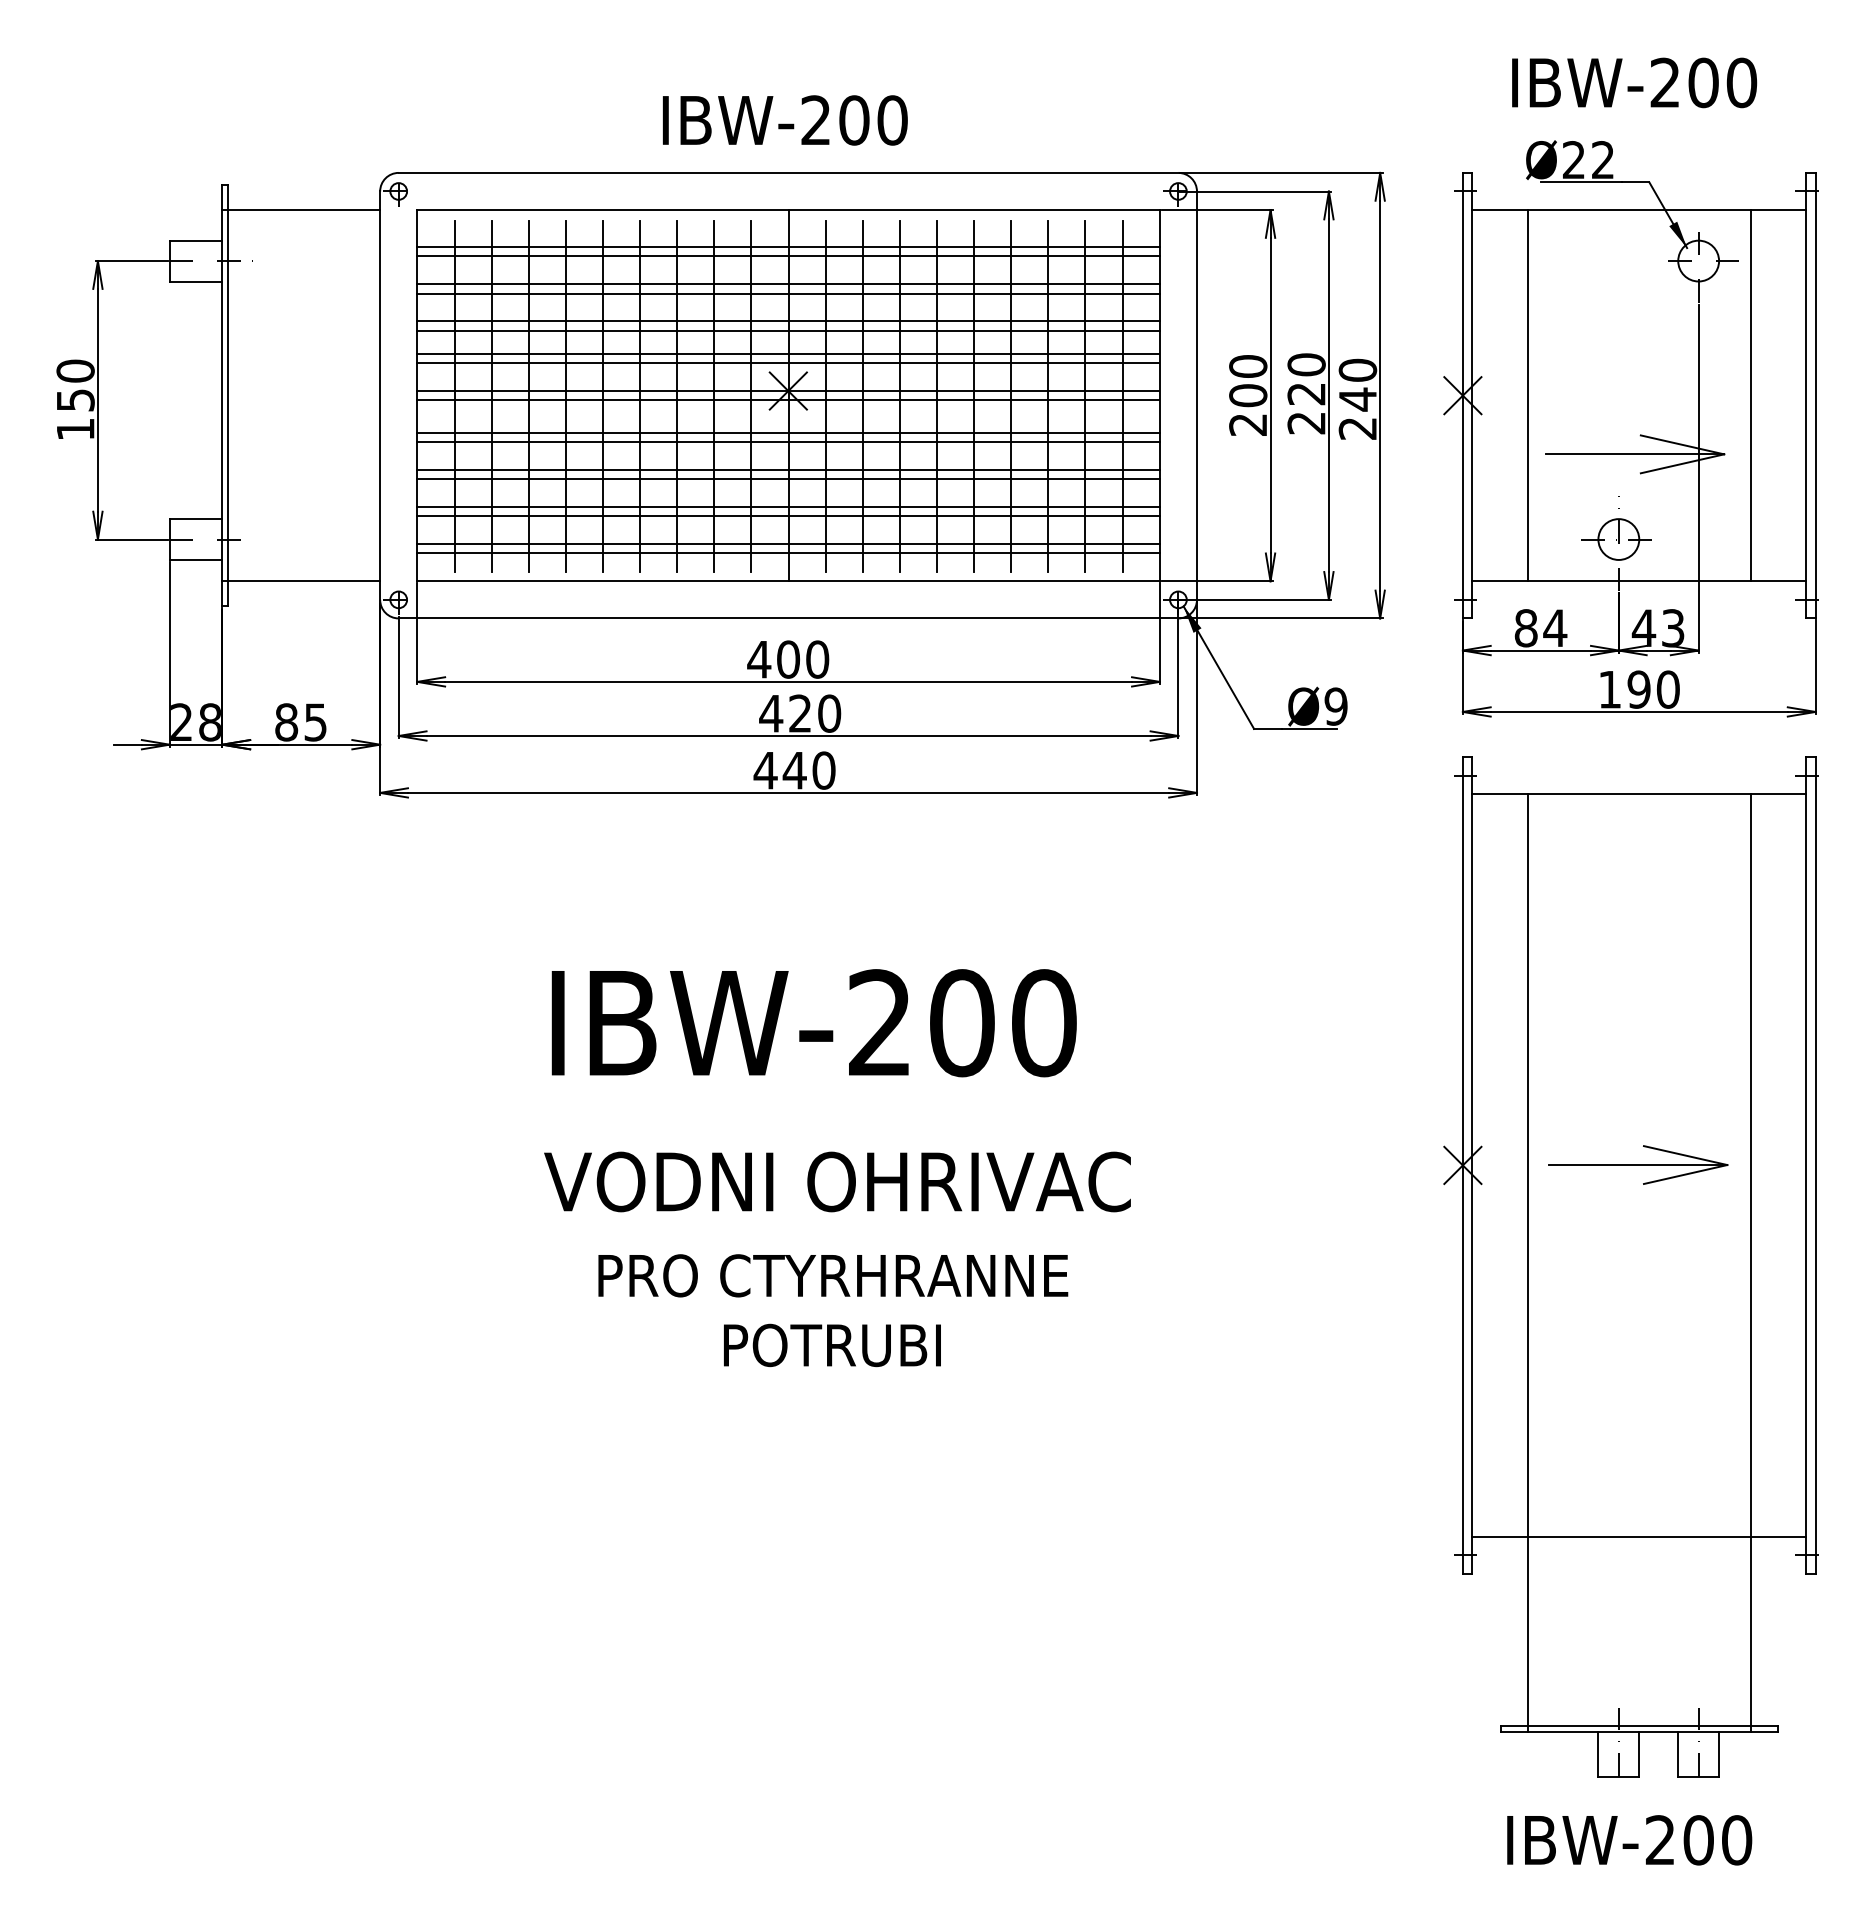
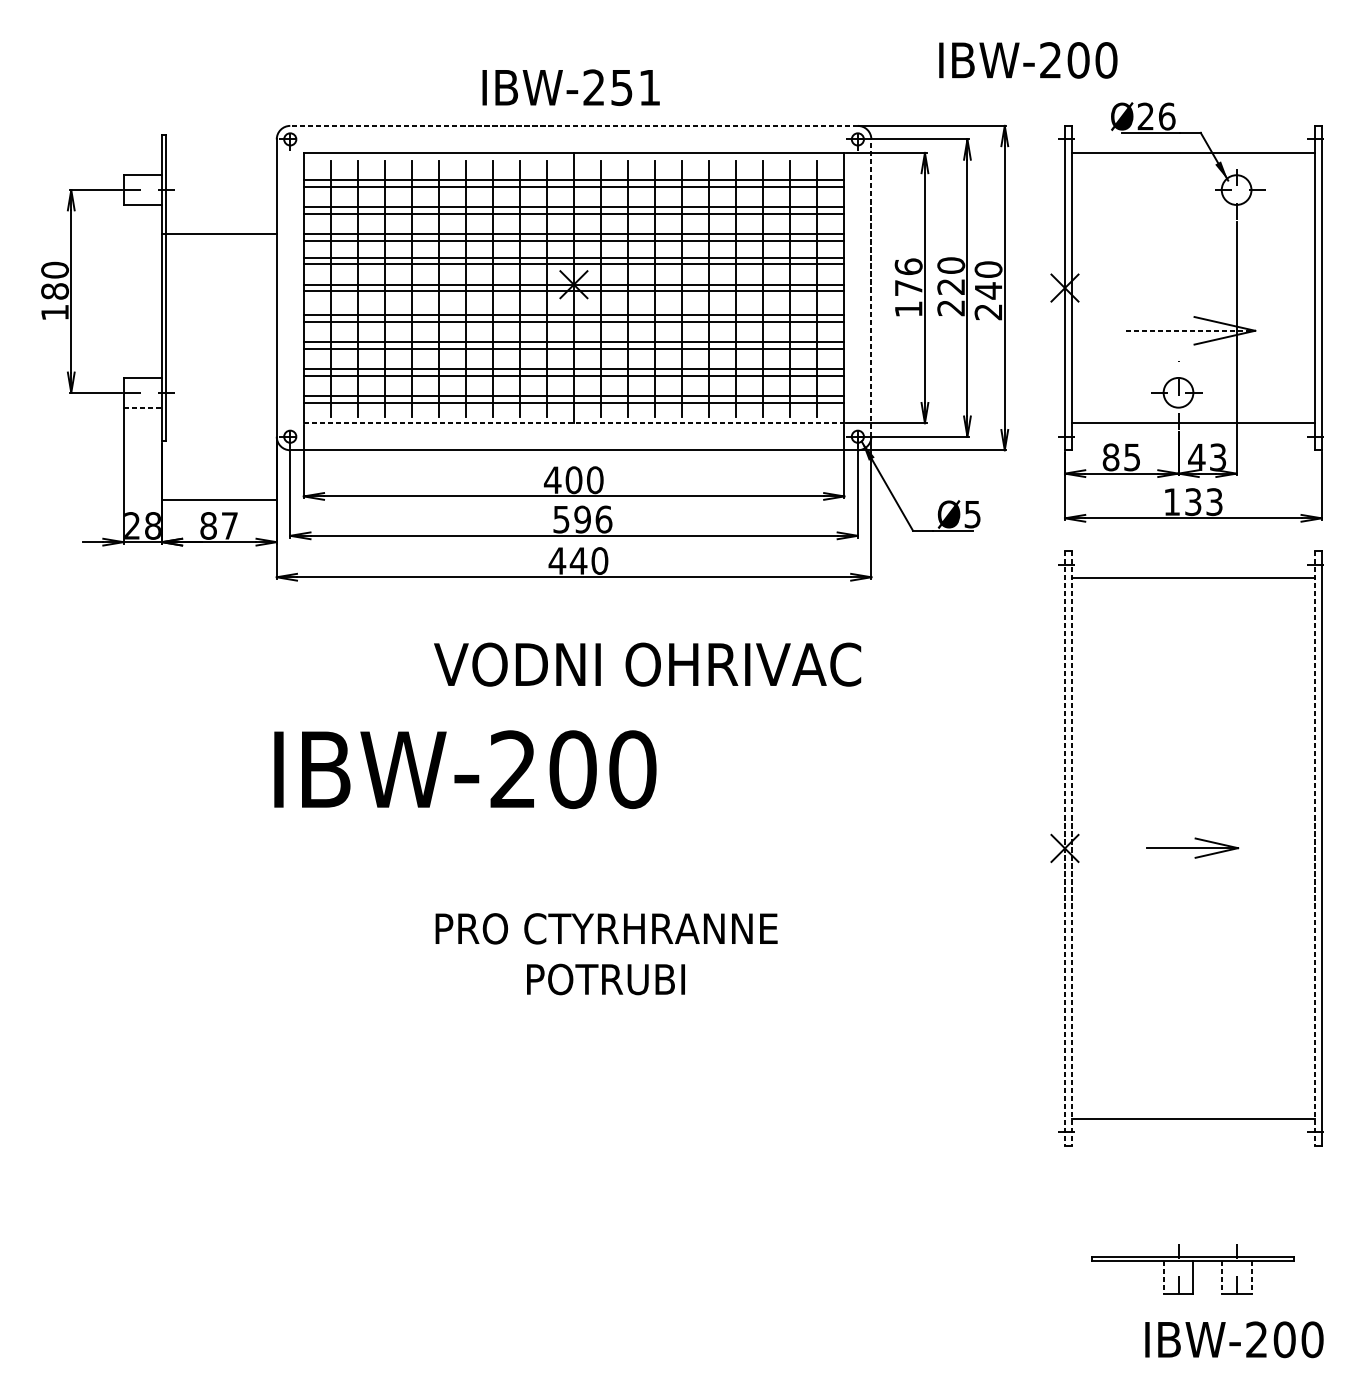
text: (1634, 82) -> (1028, 60), moved
text: (873, 120) -> (635, 87), IBW-200 -> IBW-251
text: (1603, 160) -> (1167, 116), Ø22 -> Ø26
line: (788, 172) -> (574, 125), solid -> dashed
line: (301, 210) -> (219, 234), moved
text: (1248, 394) -> (908, 287), 200 -> 176
line: (1196, 395) -> (871, 287), solid -> dashed
line: (1527, 395) -> (1112, 287), removed
line: (1750, 395) -> (1274, 287), removed
text: (75, 399) -> (54, 290), 150 -> 180
line: (1635, 454) -> (1190, 330), solid -> dashed
line: (196, 559) -> (143, 407), solid -> dashed
line: (301, 581) -> (219, 499), moved
line: (789, 581) -> (574, 423), solid -> dashed
text: (1555, 628) -> (1132, 457), 84 -> 85
text: (1653, 689) -> (1203, 501), 190 -> 133
text: (1335, 706) -> (972, 514), Ø9 -> Ø5
text: (800, 713) -> (582, 519), 420 -> 596
text: (315, 722) -> (229, 526), 85 -> 87
text: (813, 1023) -> (464, 769), moved
part: (1638, 1164) -> (1192, 847), size x0.7
line: (1462, 1165) -> (1064, 848), solid -> dashed
line: (1472, 1165) -> (1071, 848), solid -> dashed
line: (1806, 1165) -> (1315, 848), solid -> dashed
text: (837, 1181) -> (647, 664), moved
line: (1527, 1262) -> (1112, 919), removed
line: (1750, 1262) -> (1274, 919), removed
line: (1598, 1754) -> (1163, 1277), solid -> dashed
line: (1678, 1754) -> (1221, 1277), solid -> dashed
line: (1719, 1754) -> (1251, 1277), solid -> dashed
text: (1629, 1840) -> (1234, 1339), moved

